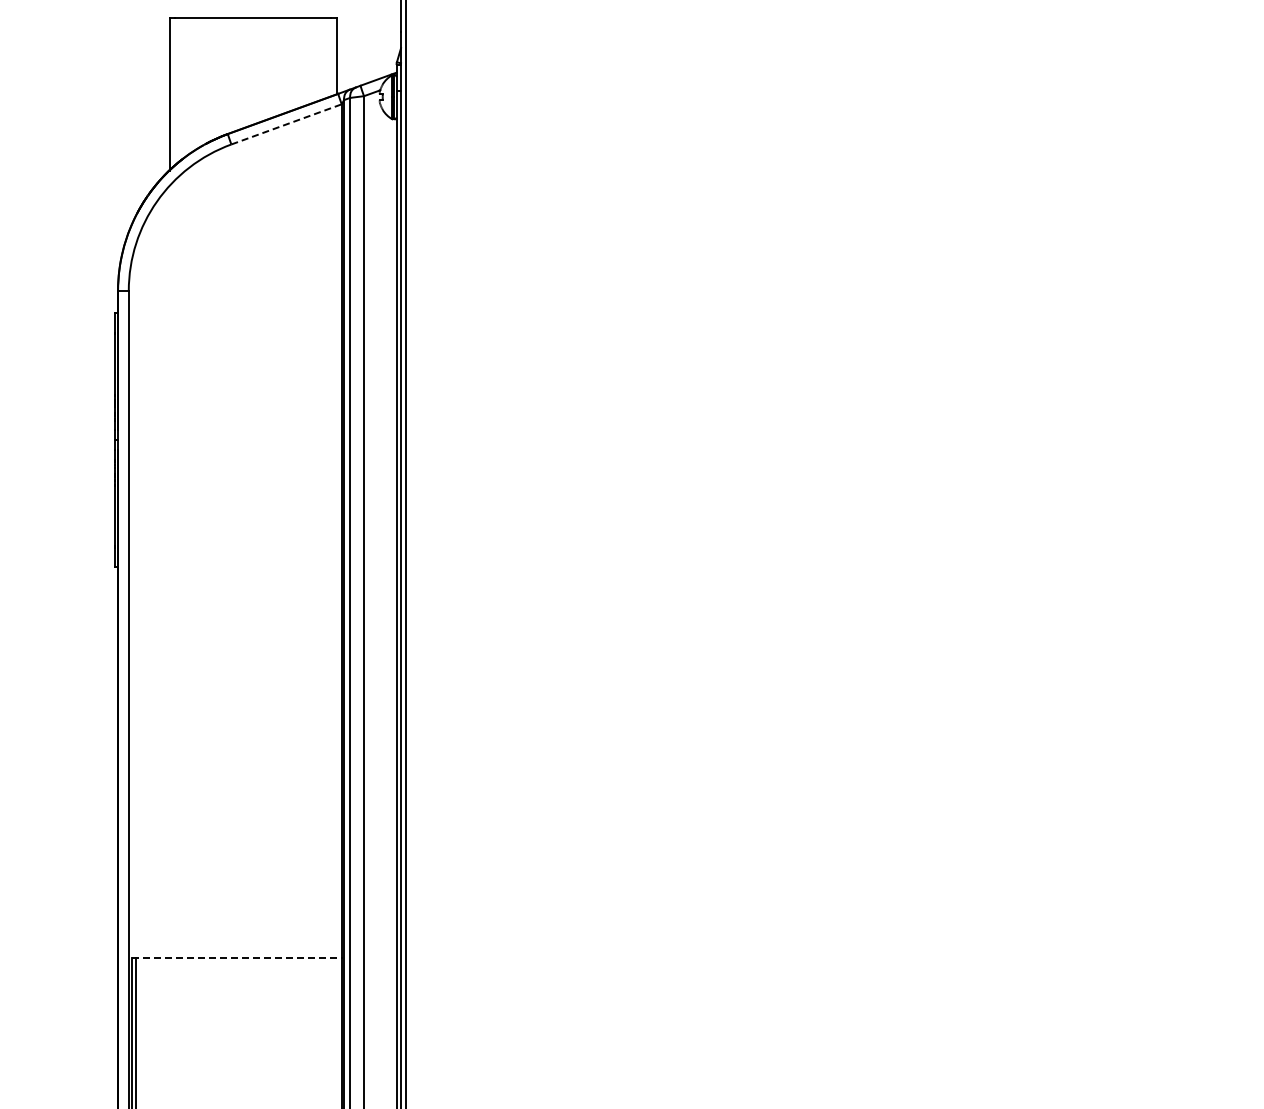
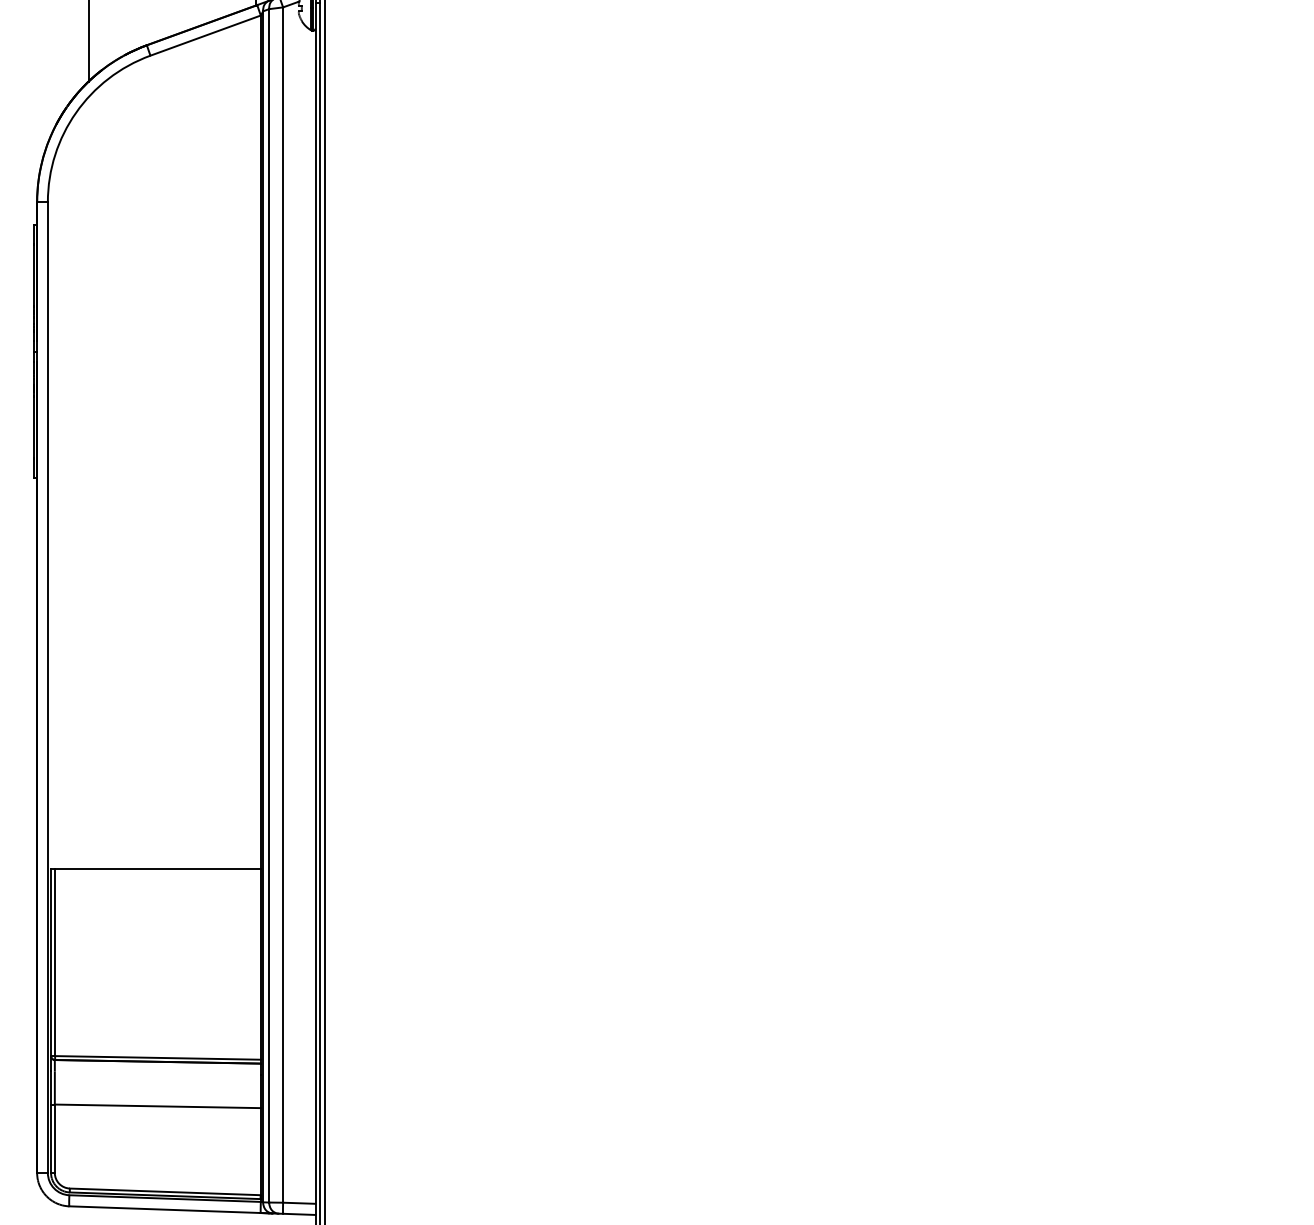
line: (286, 124) -> (205, 35), dashed -> solid
line: (236, 958) -> (155, 869), dashed -> solid

